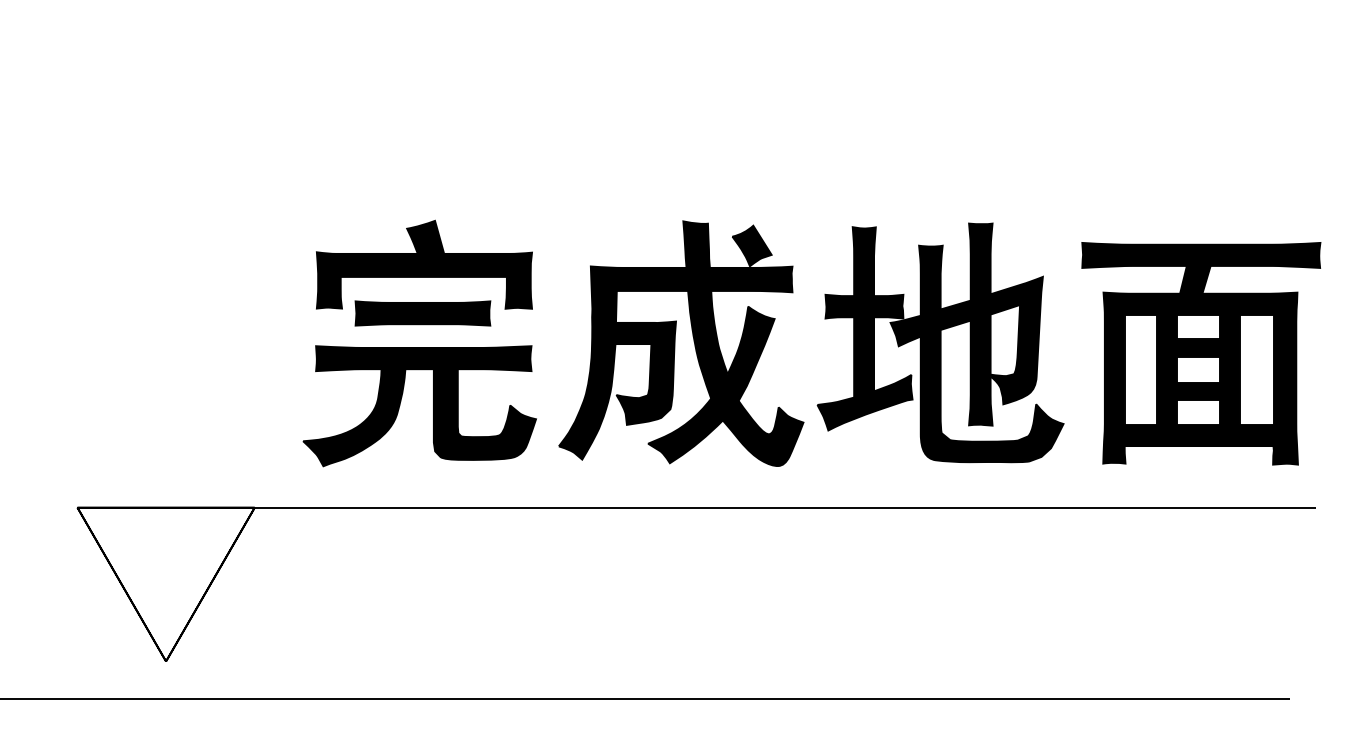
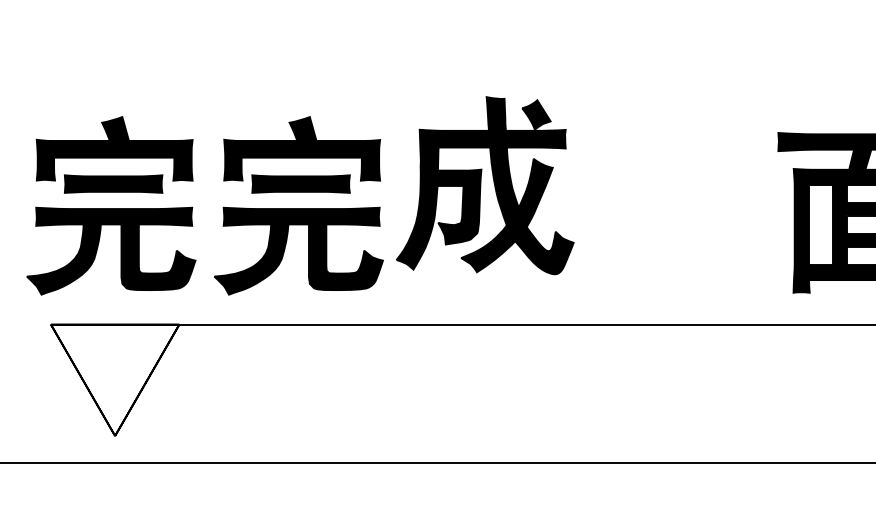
part: (940, 342) -> (675, 205), removed
part: (160, 343) -> (111, 205), added
part: (681, 343) -> (485, 185), moved

